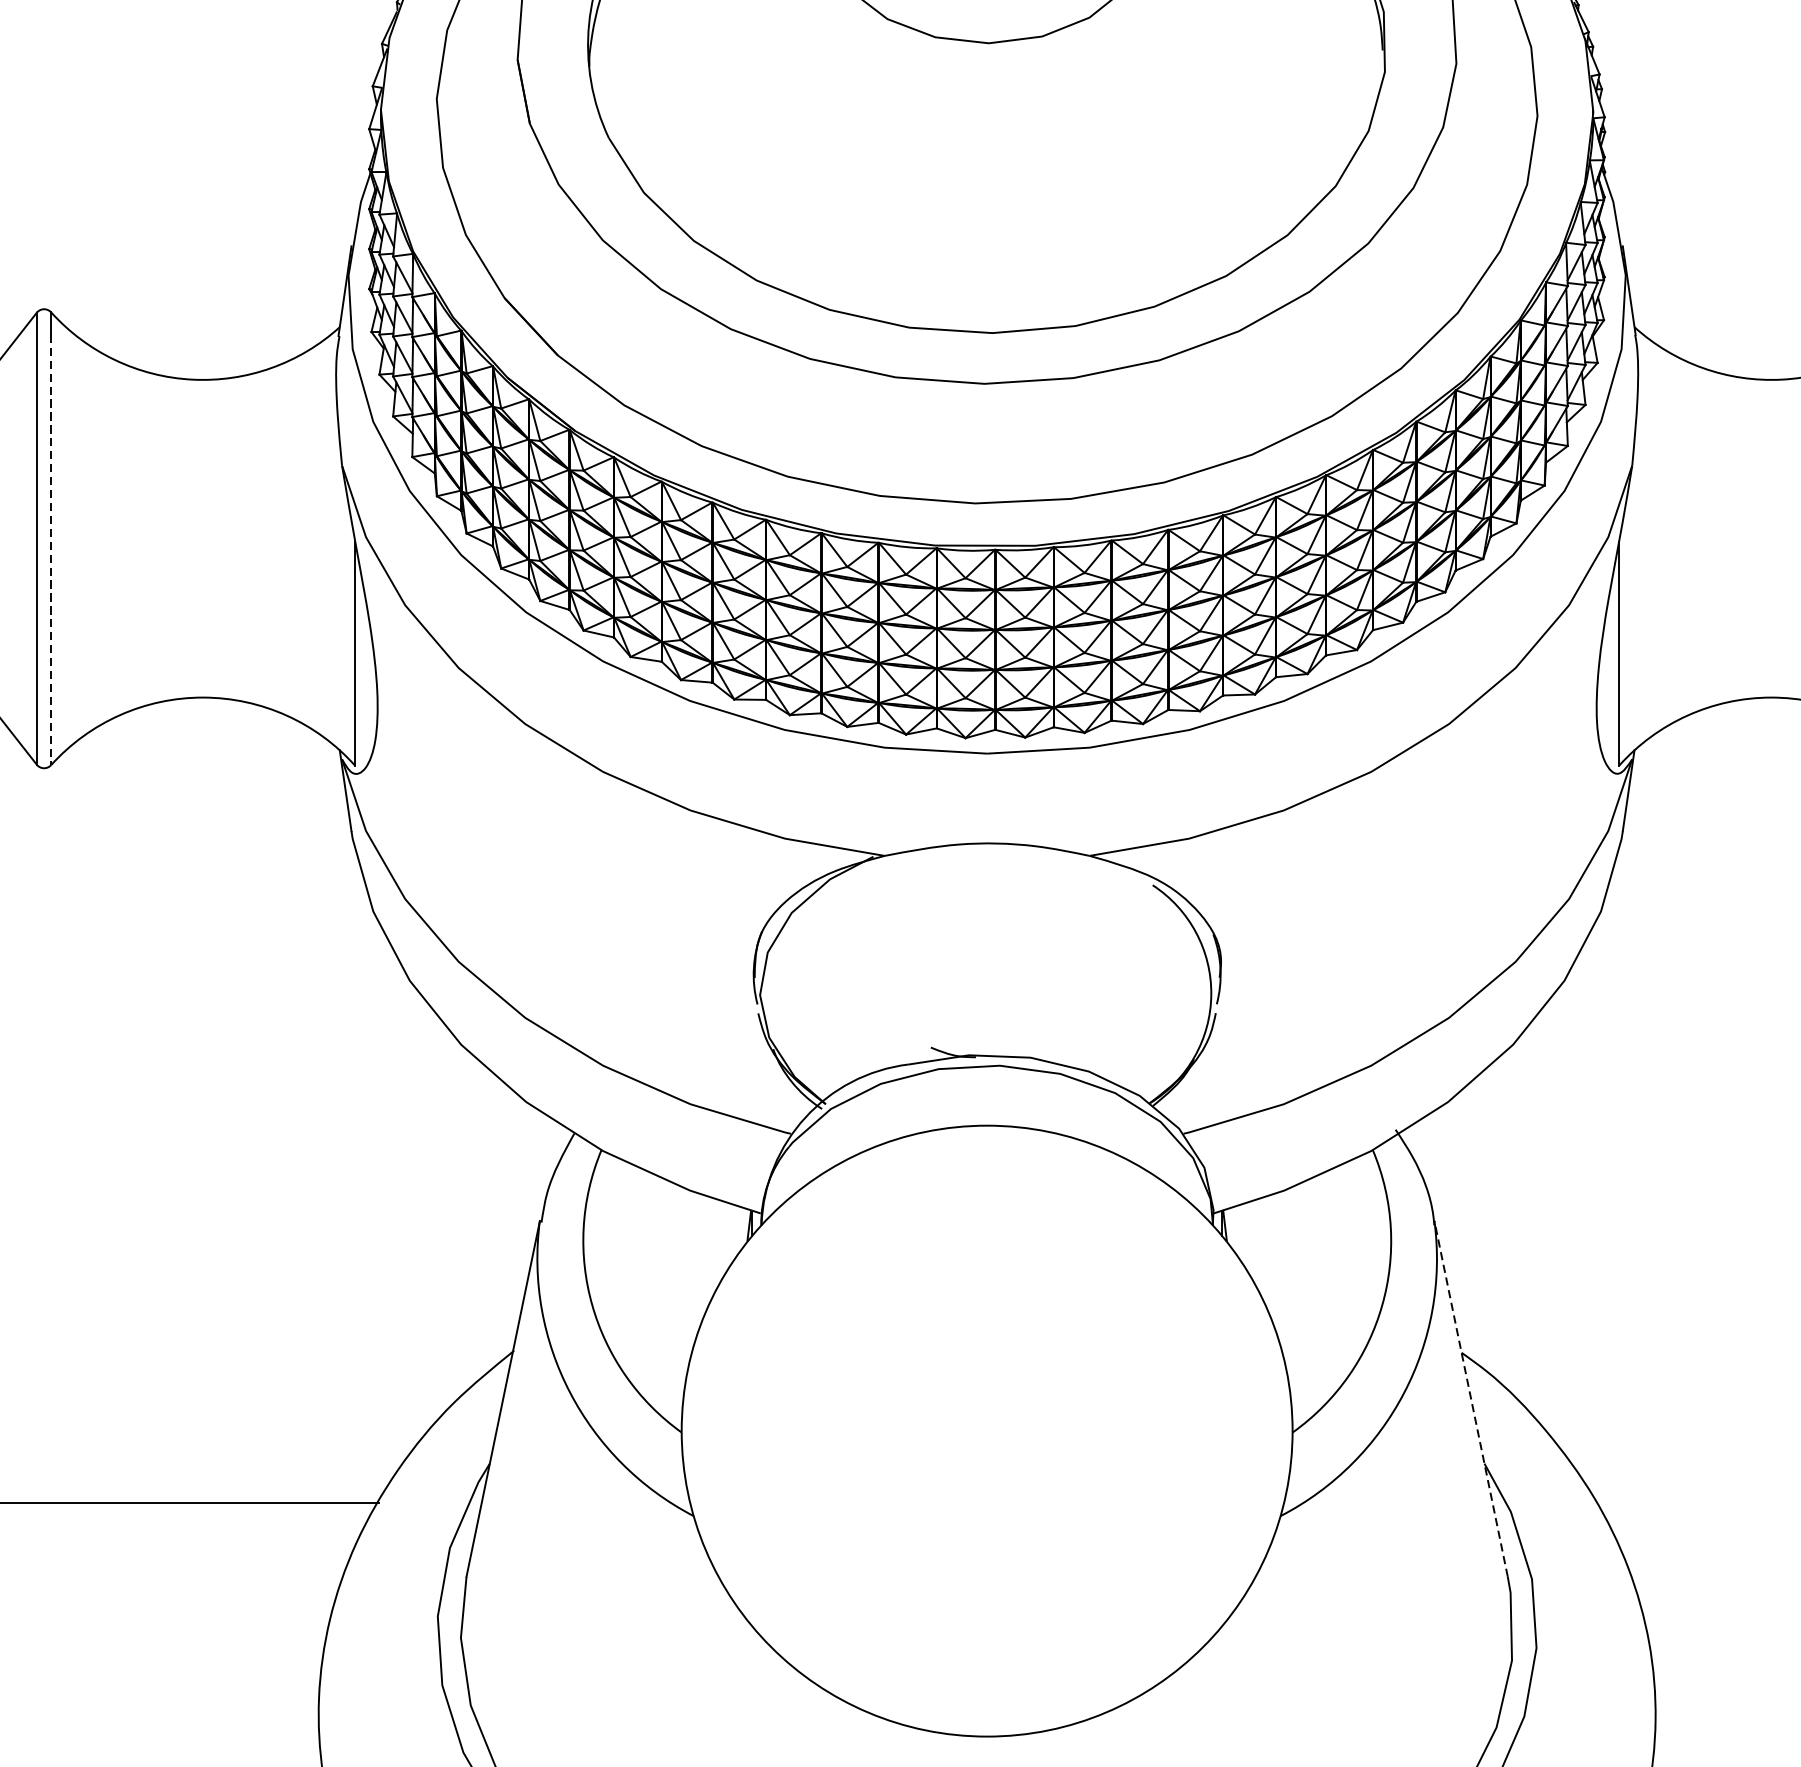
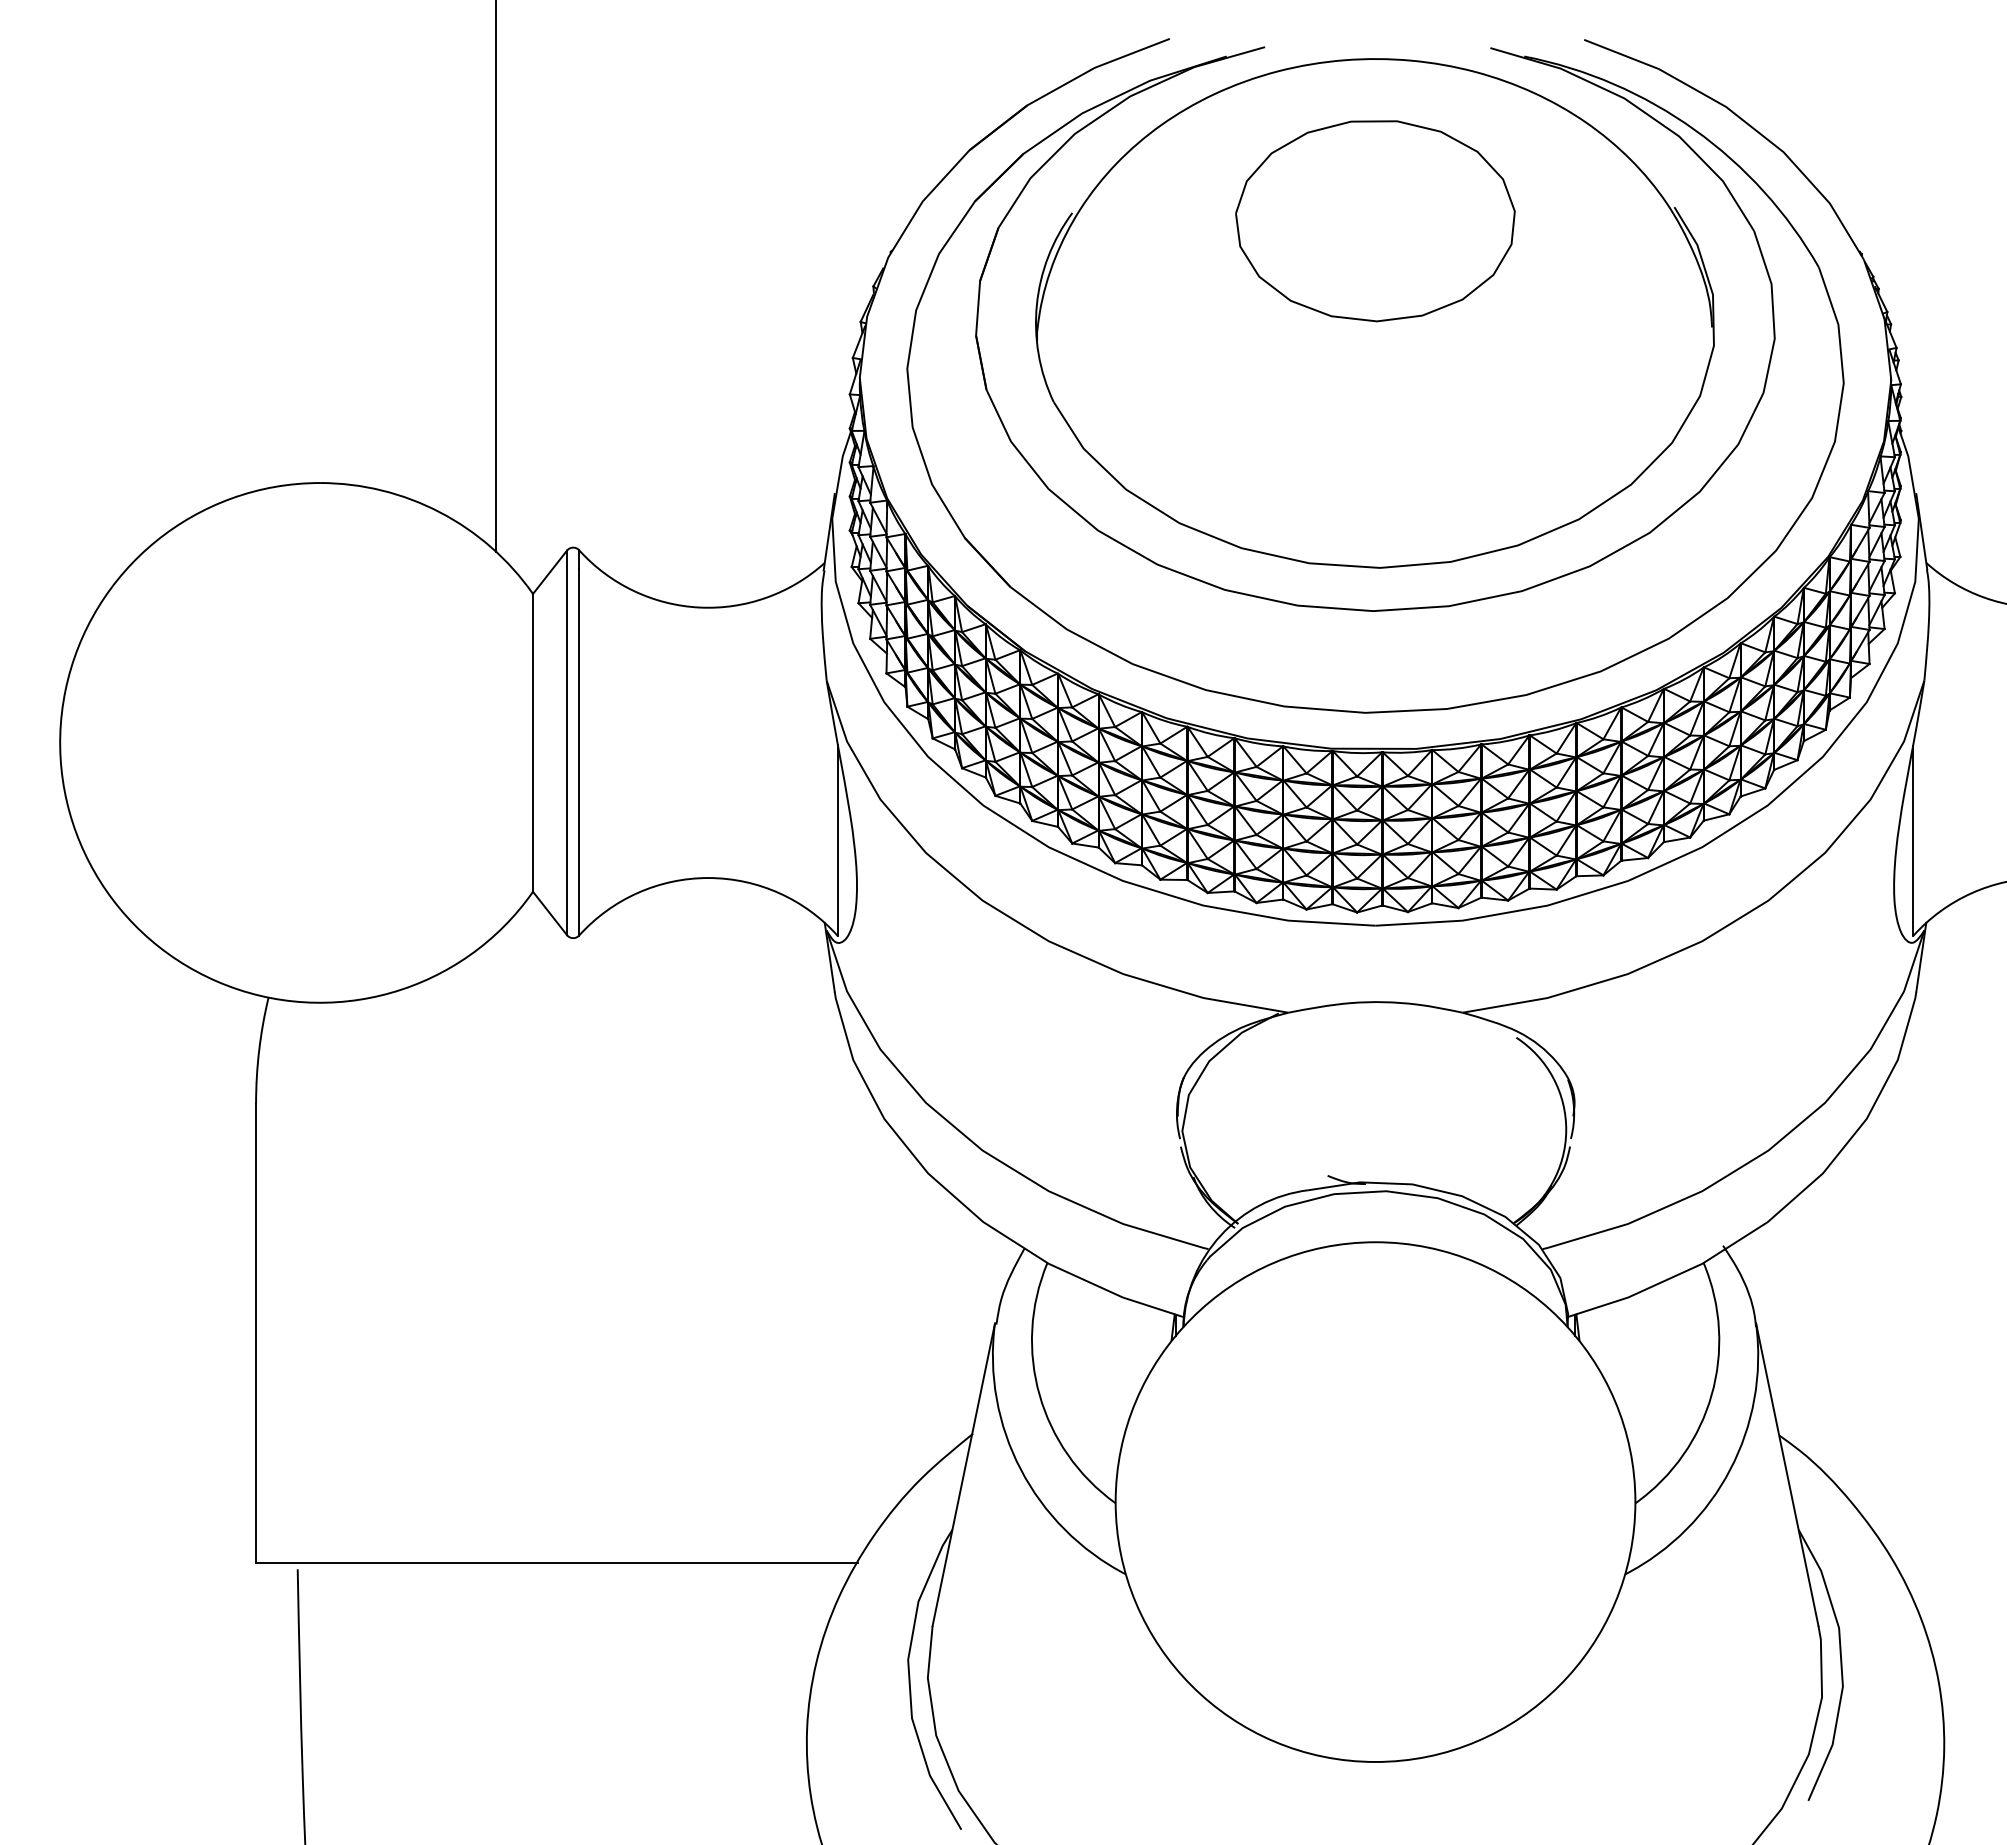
line: (51, 550) -> (579, 752), dashed -> solid
line: (1471, 1398) -> (1787, 1474), dashed -> solid

